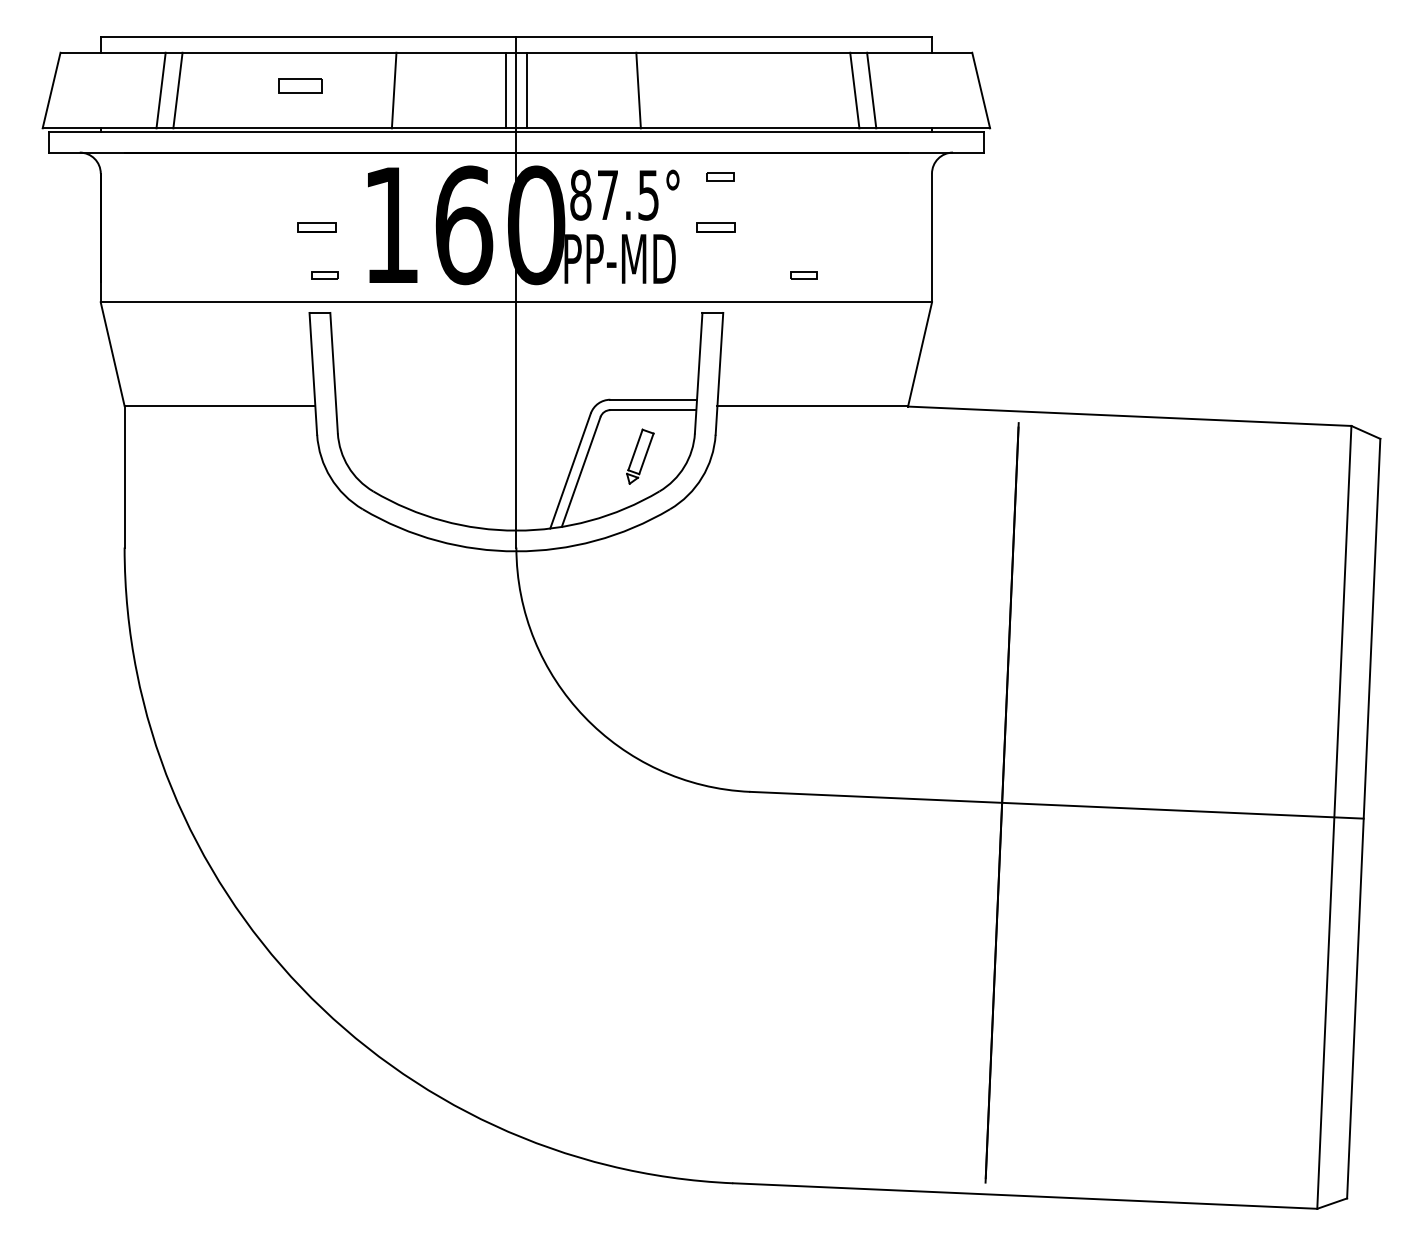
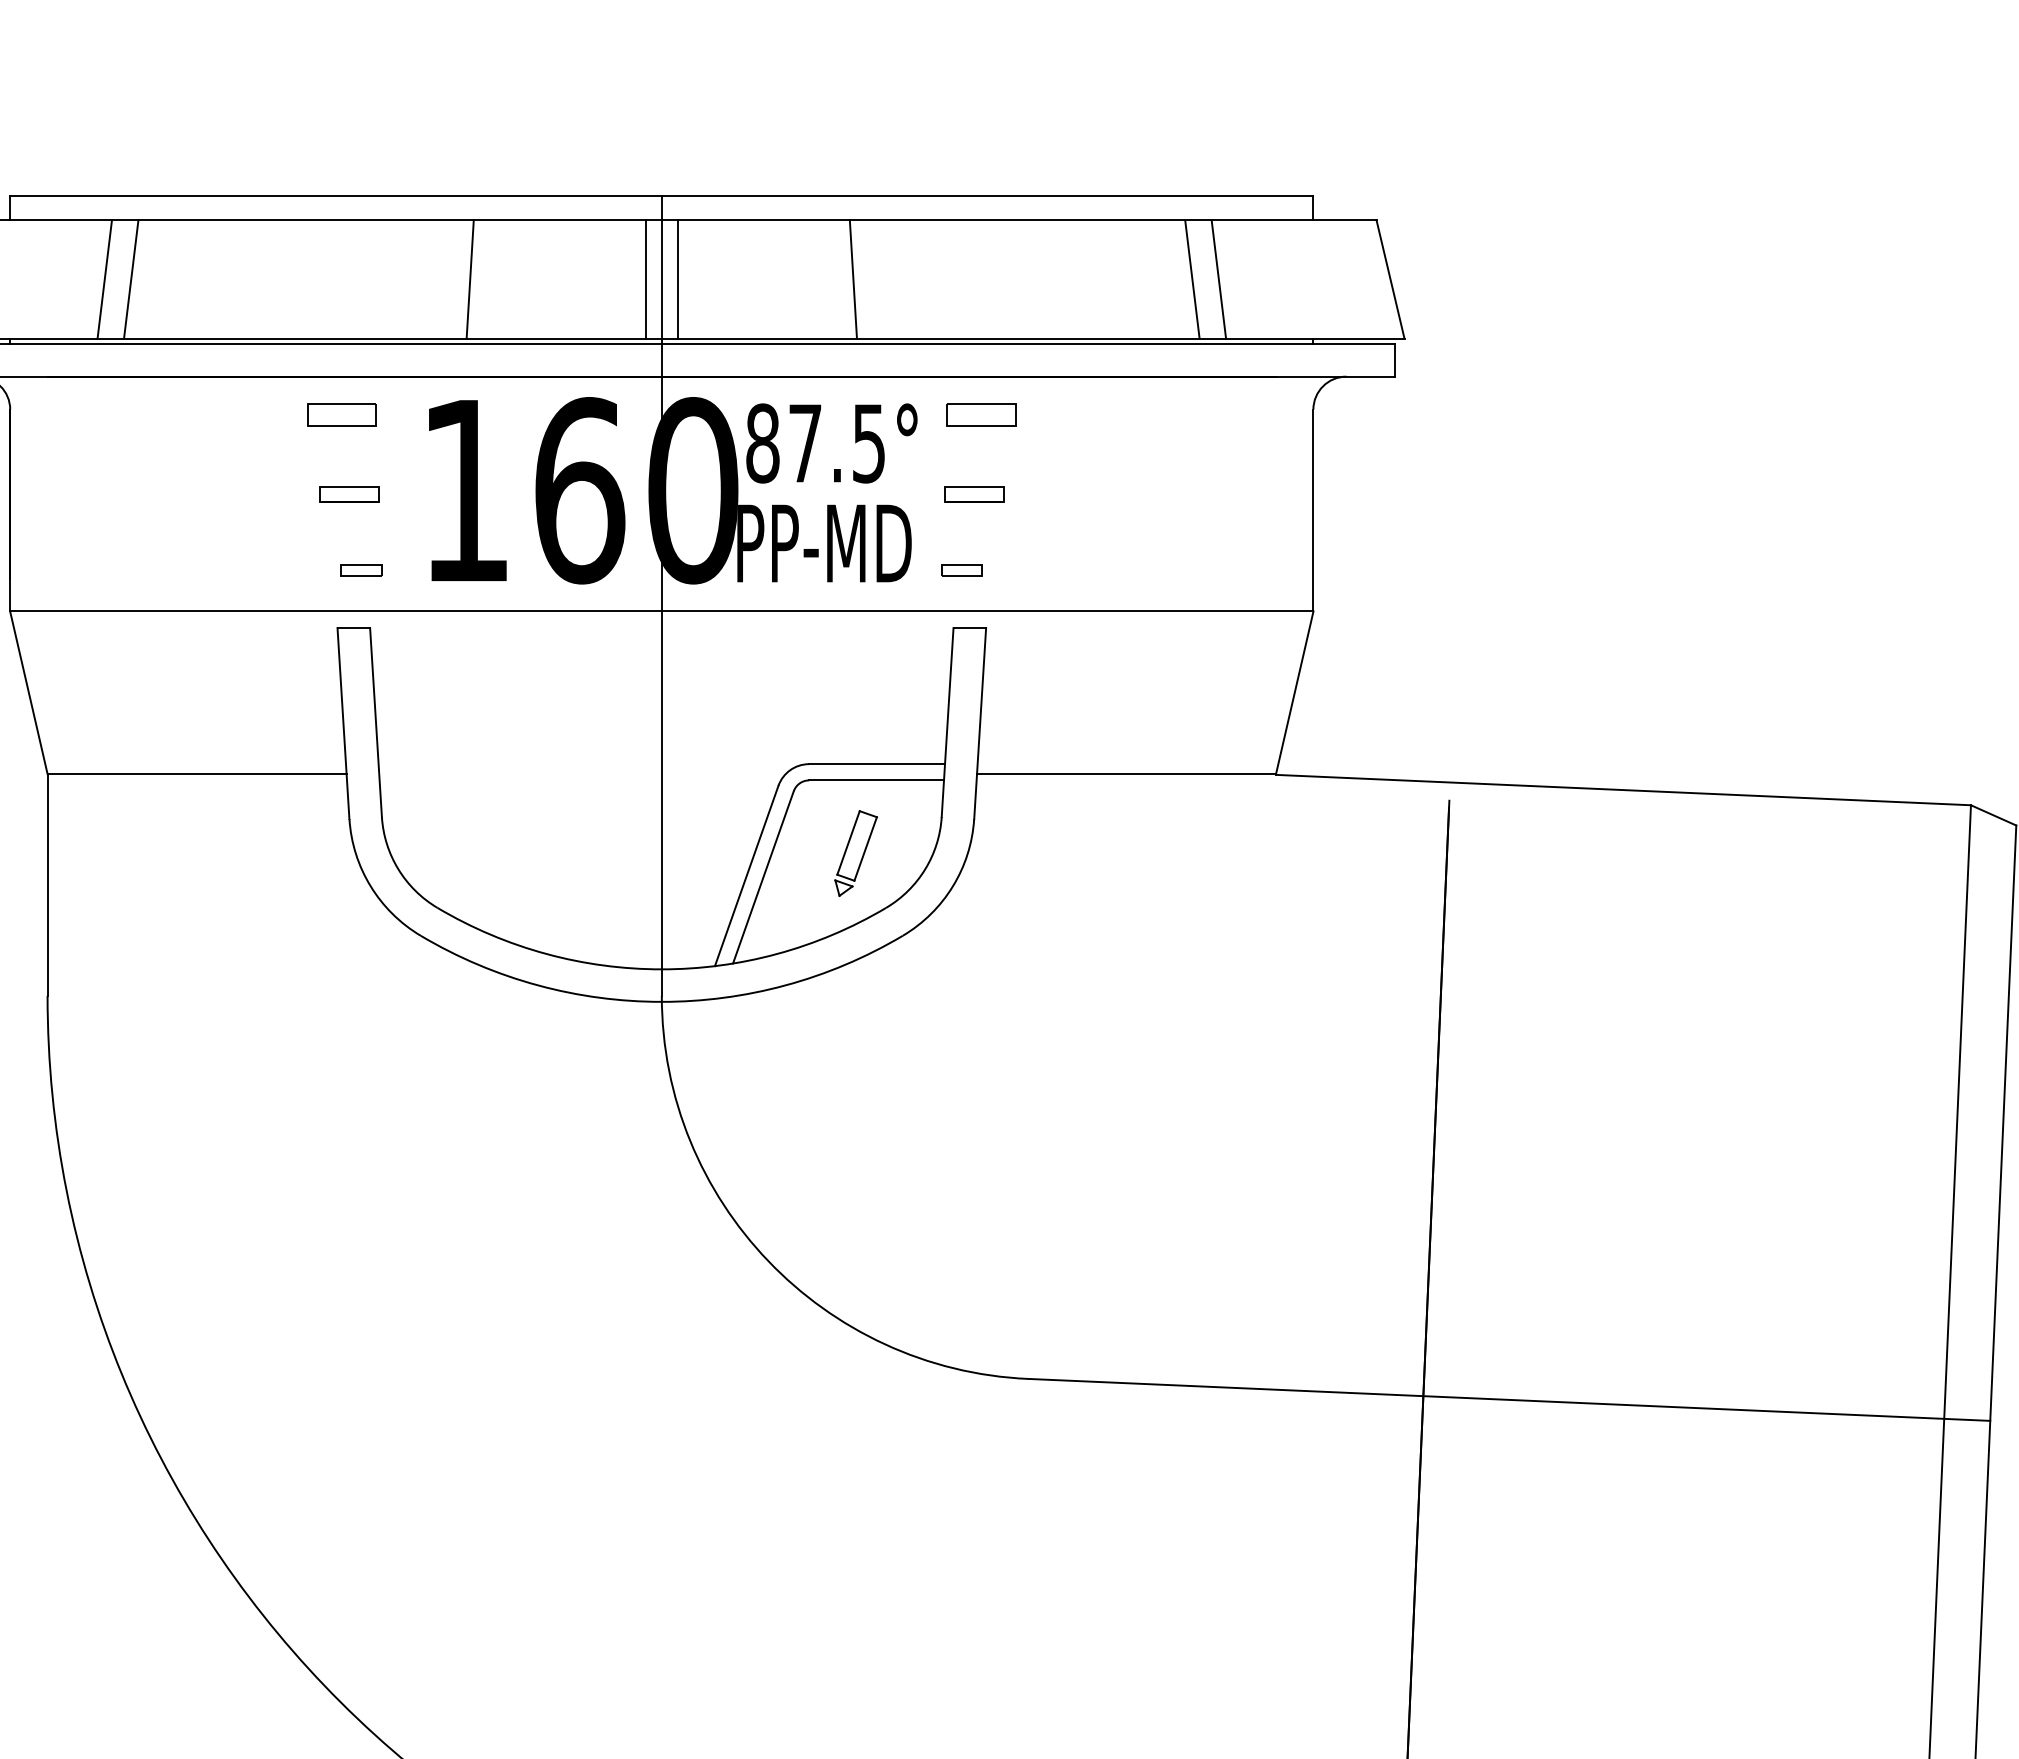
part: (300, 85) -> (342, 414), moved
part: (720, 176) -> (981, 414), size x1.67
part: (803, 275) -> (961, 569), moved

